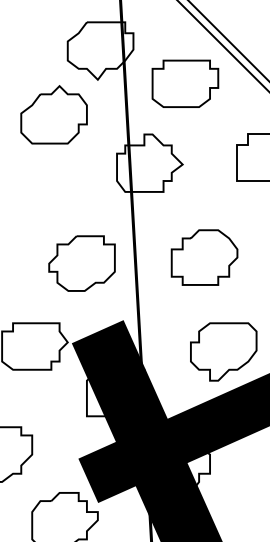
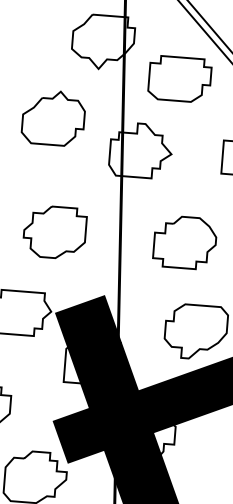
part: (53, 114) -> (53, 117), moved
part: (81, 263) -> (54, 232), moved

